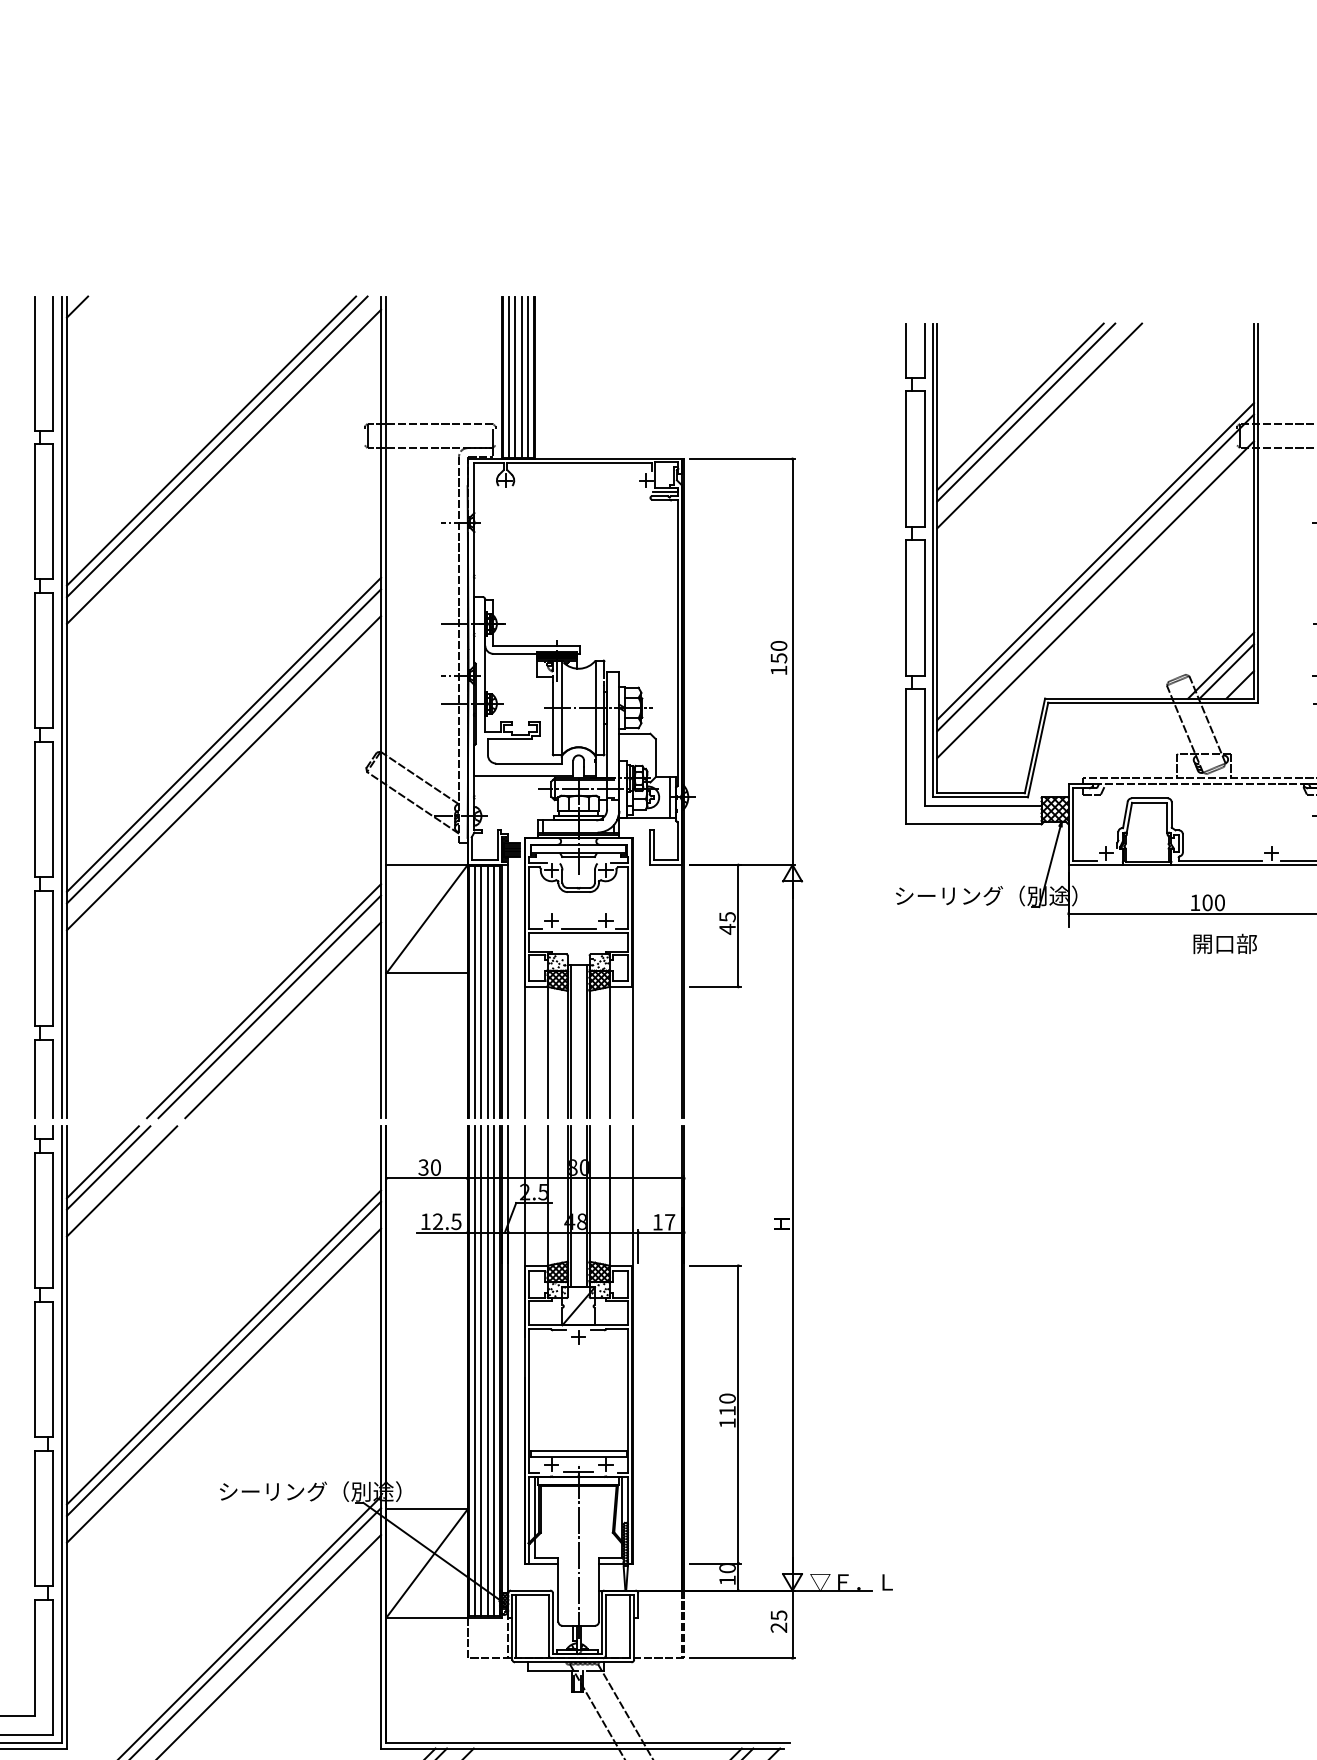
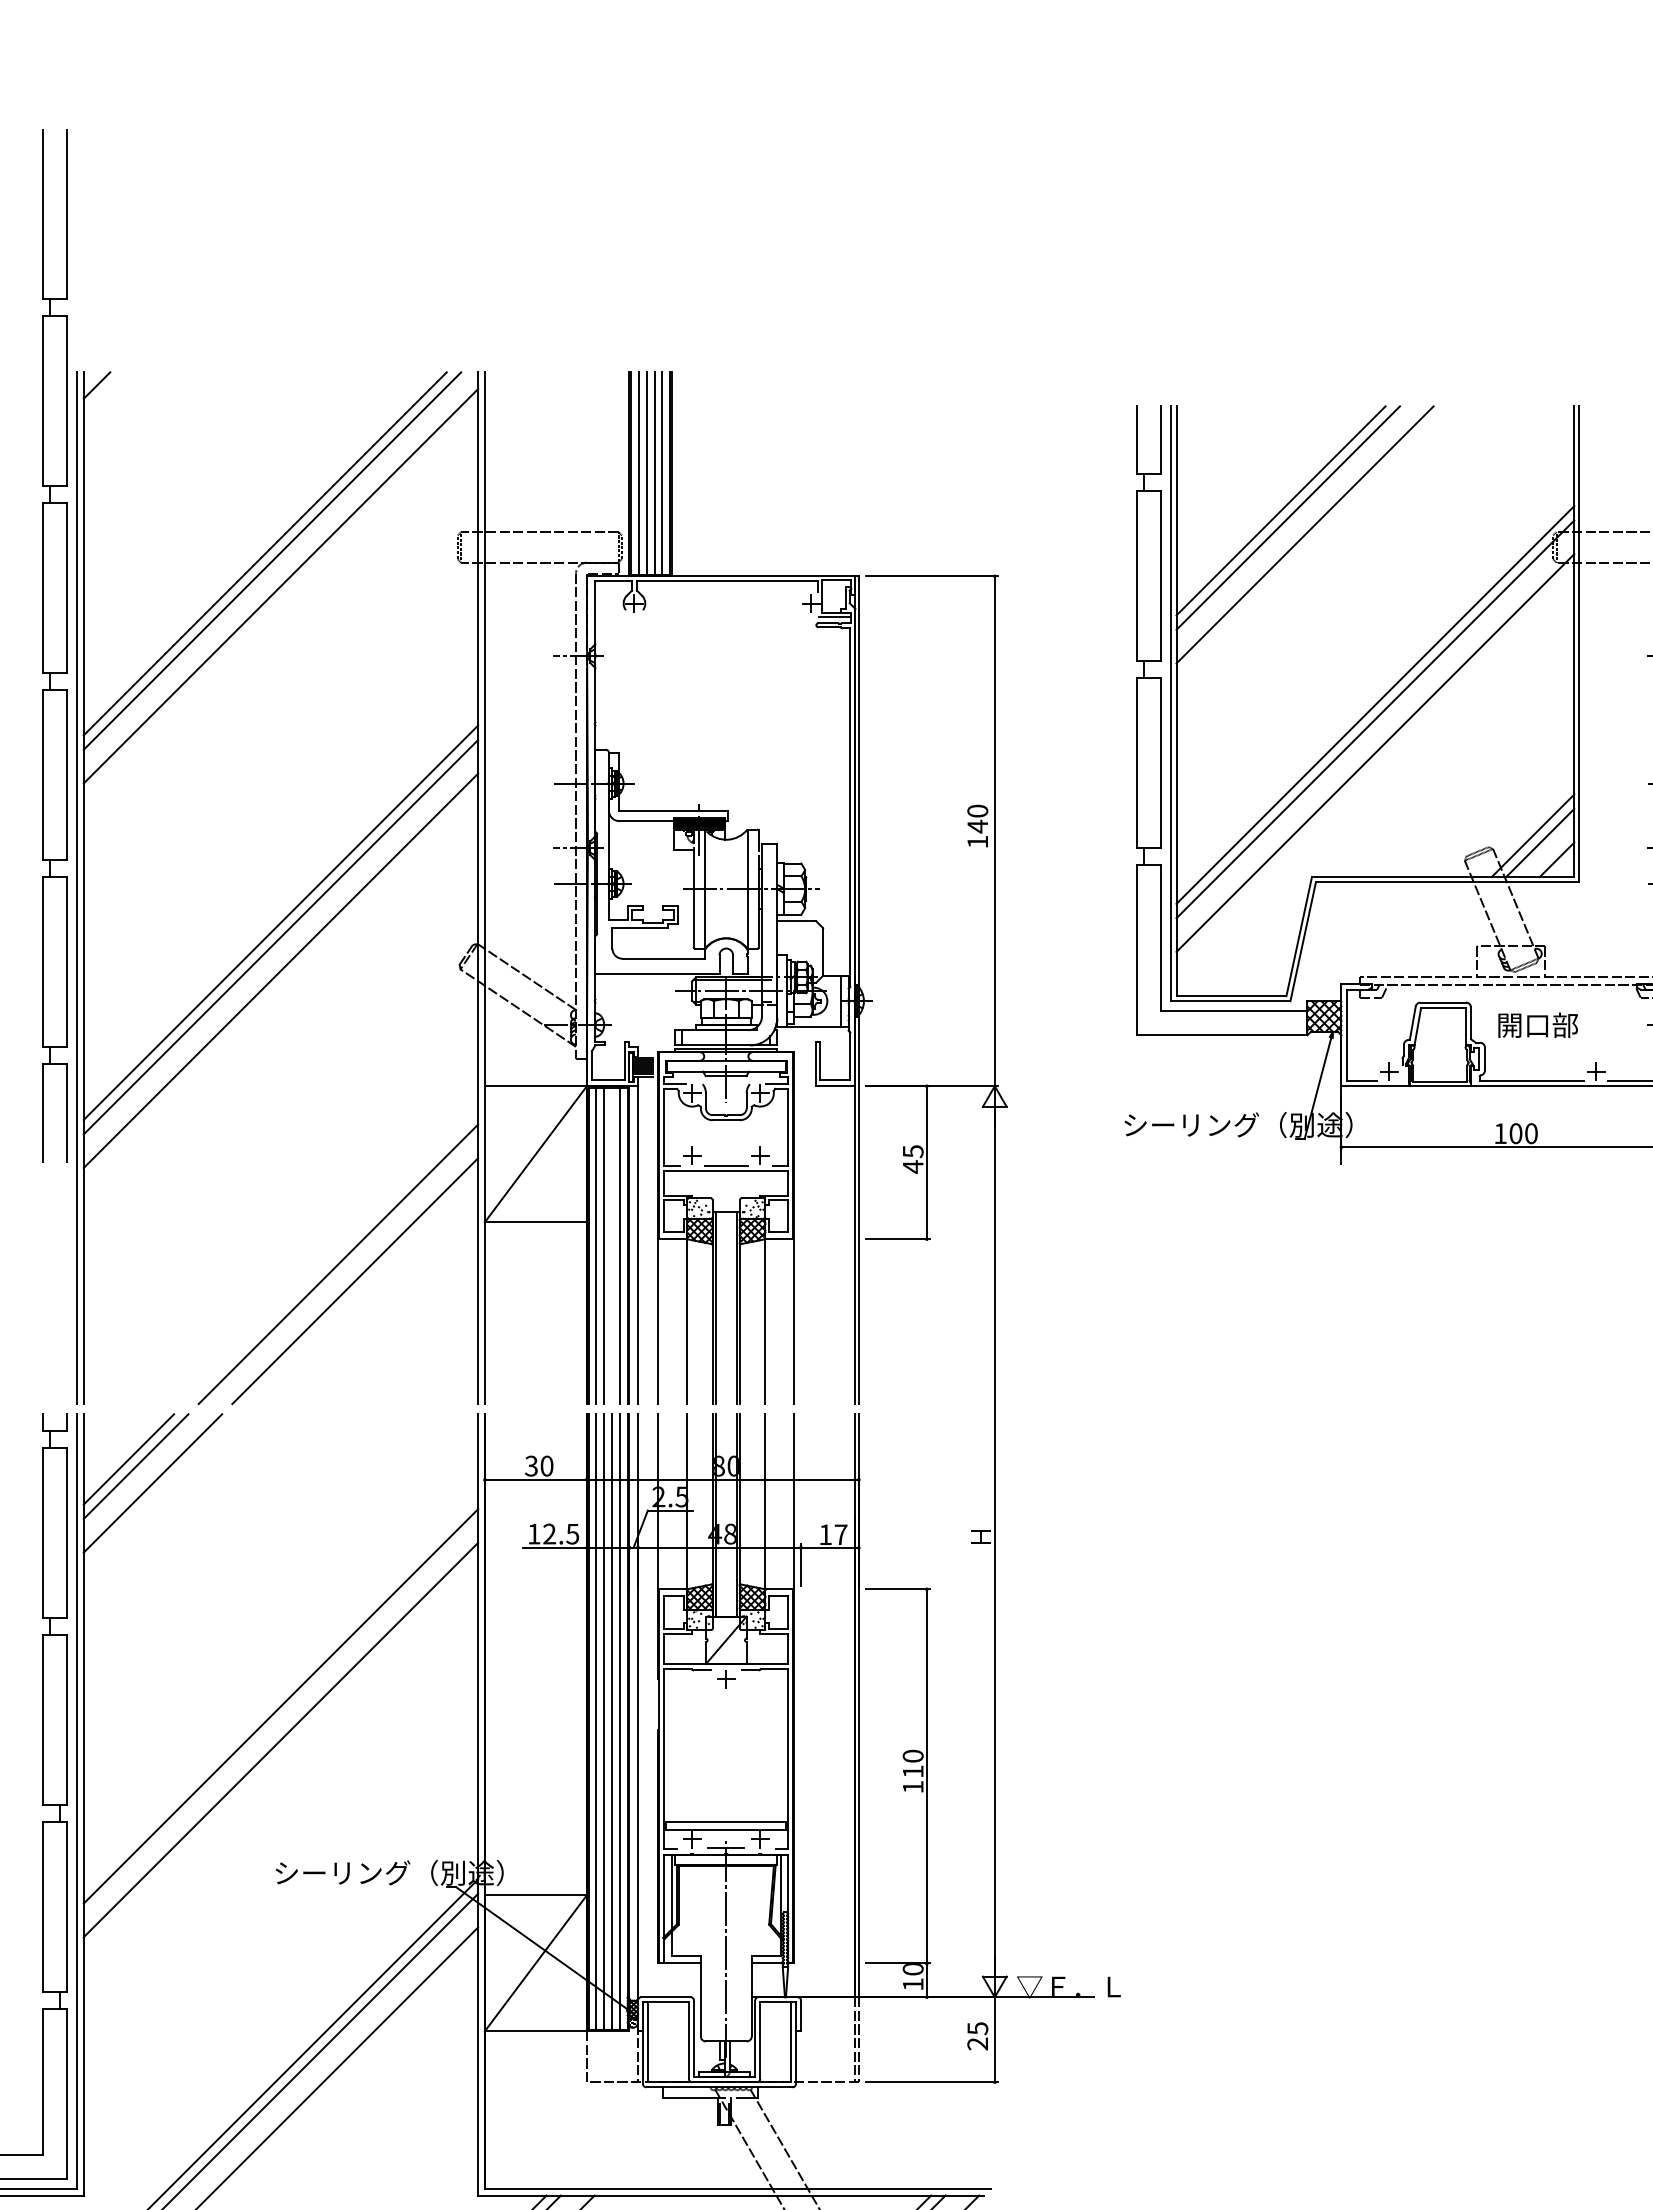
text: (778, 658) -> (977, 826), 150 -> 140
part: (43, 706) -> (54, 645), moved
text: (1224, 943) -> (1537, 1024), moved
line: (488, 991) -> (612, 1245), removed
line: (264, 1001) -> (331, 1257), removed
line: (223, 1347) -> (280, 1691), removed

